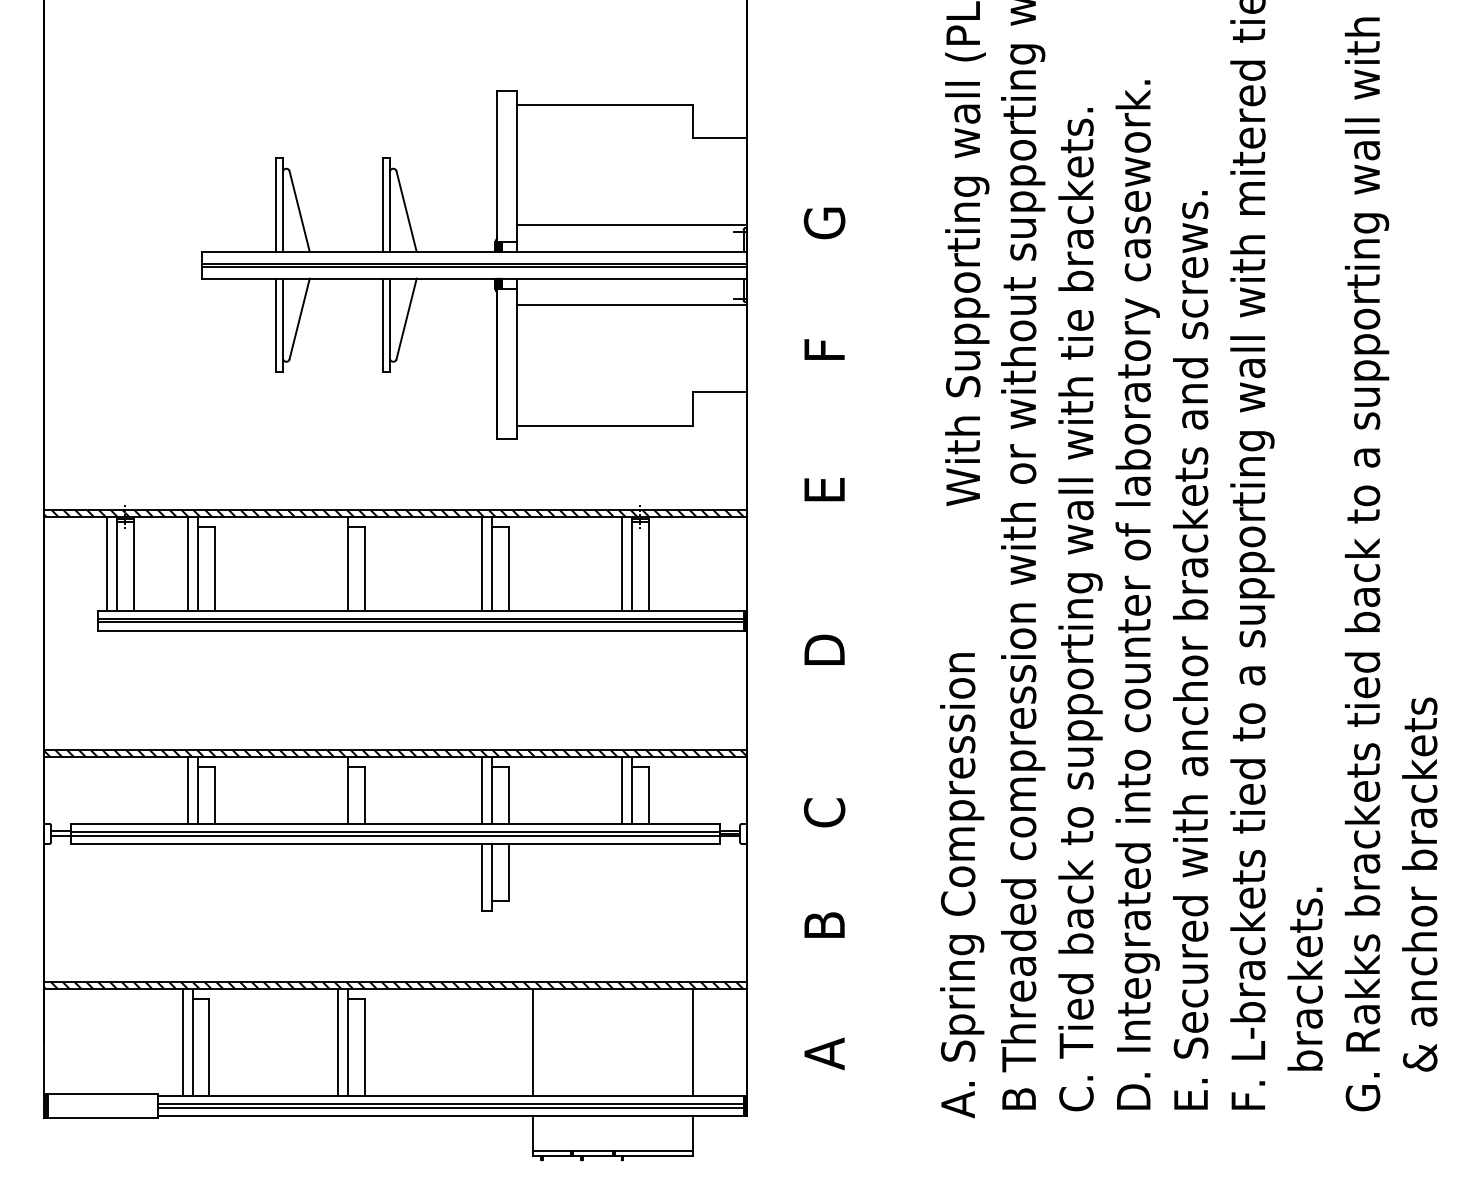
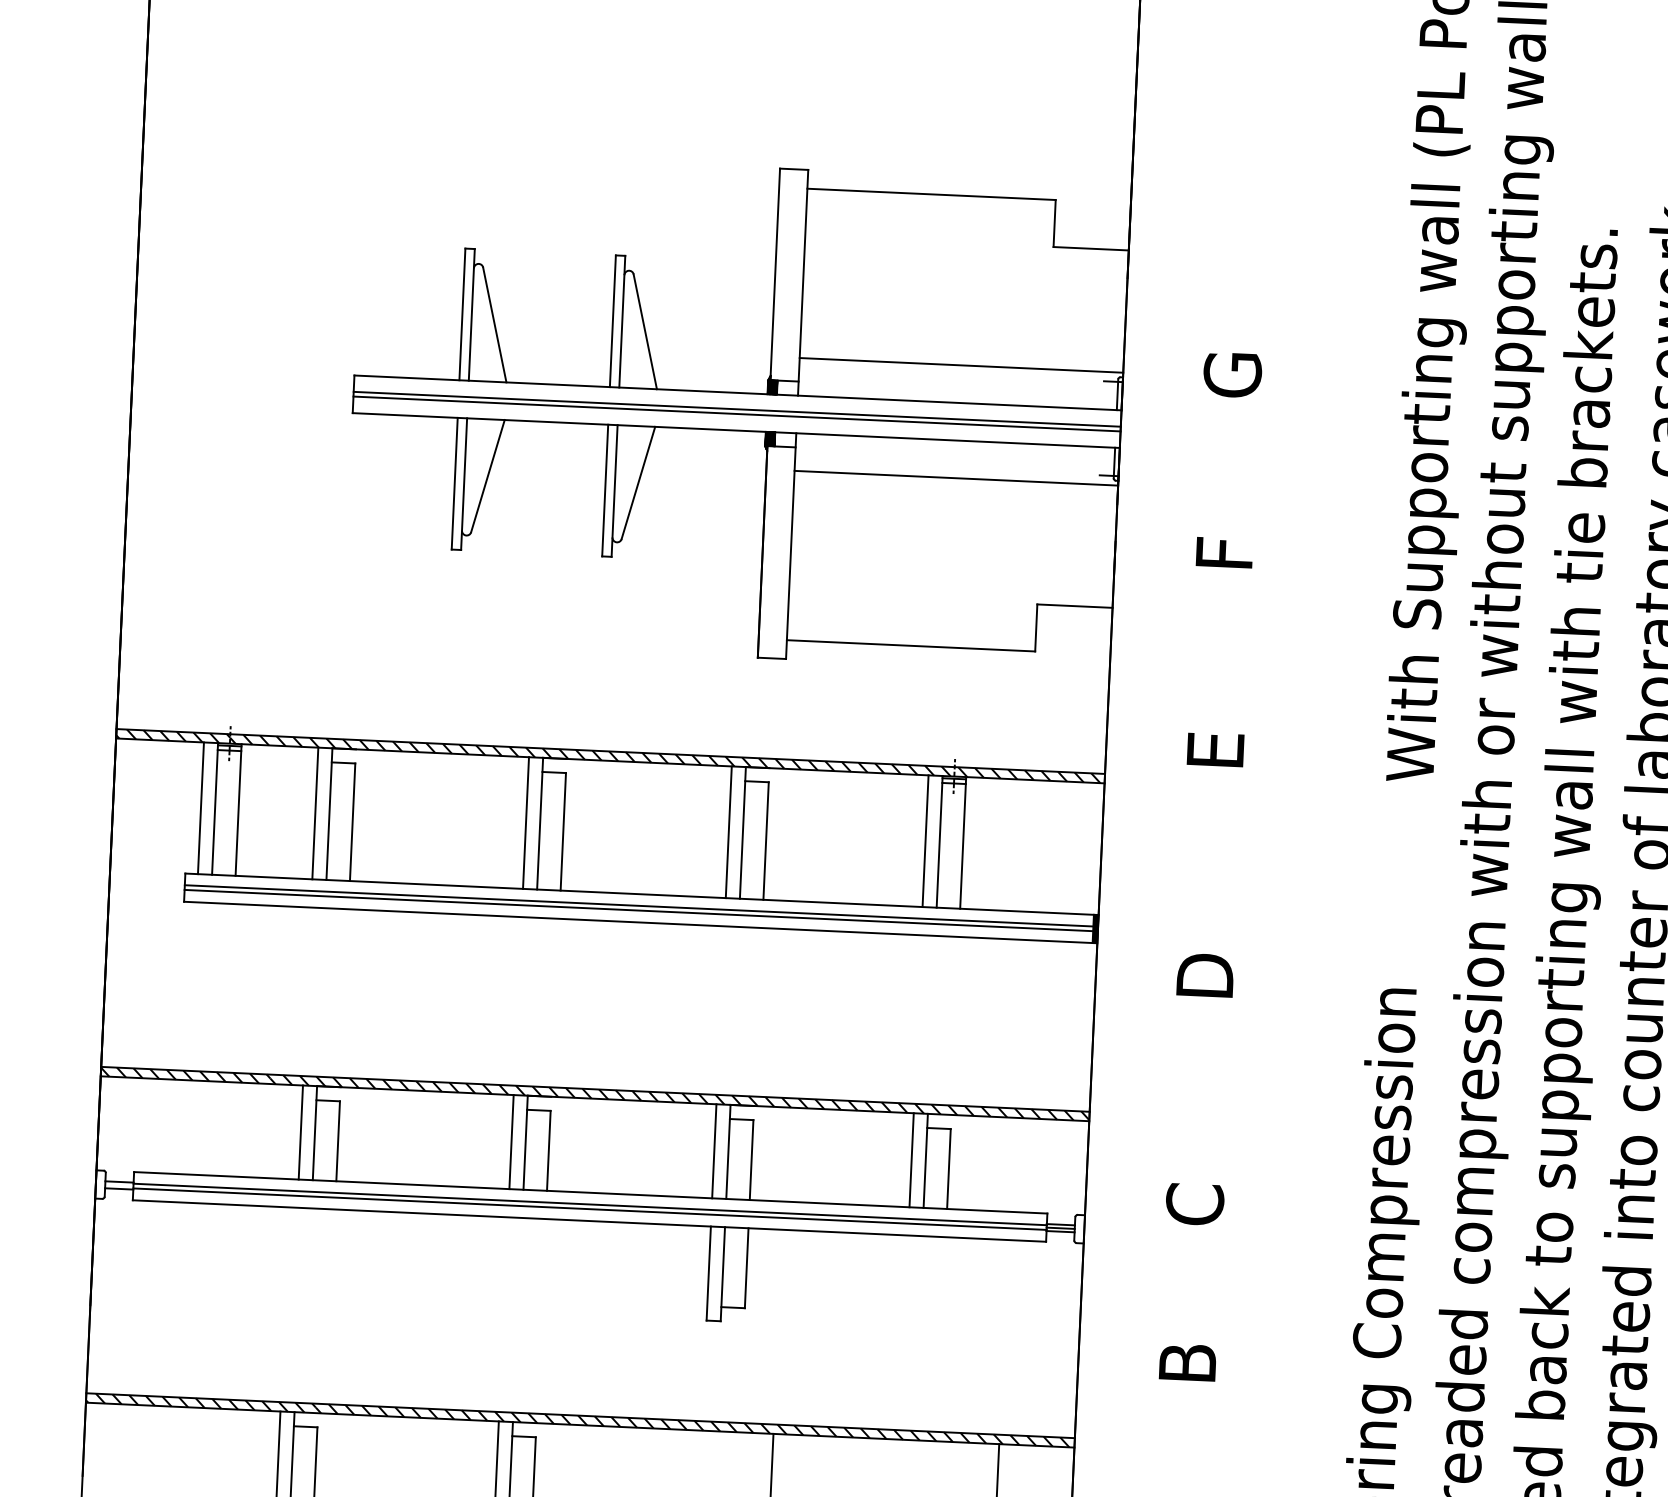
line: (337, 563) -> (525, 822), added
line: (337, 790) -> (511, 1142), added

